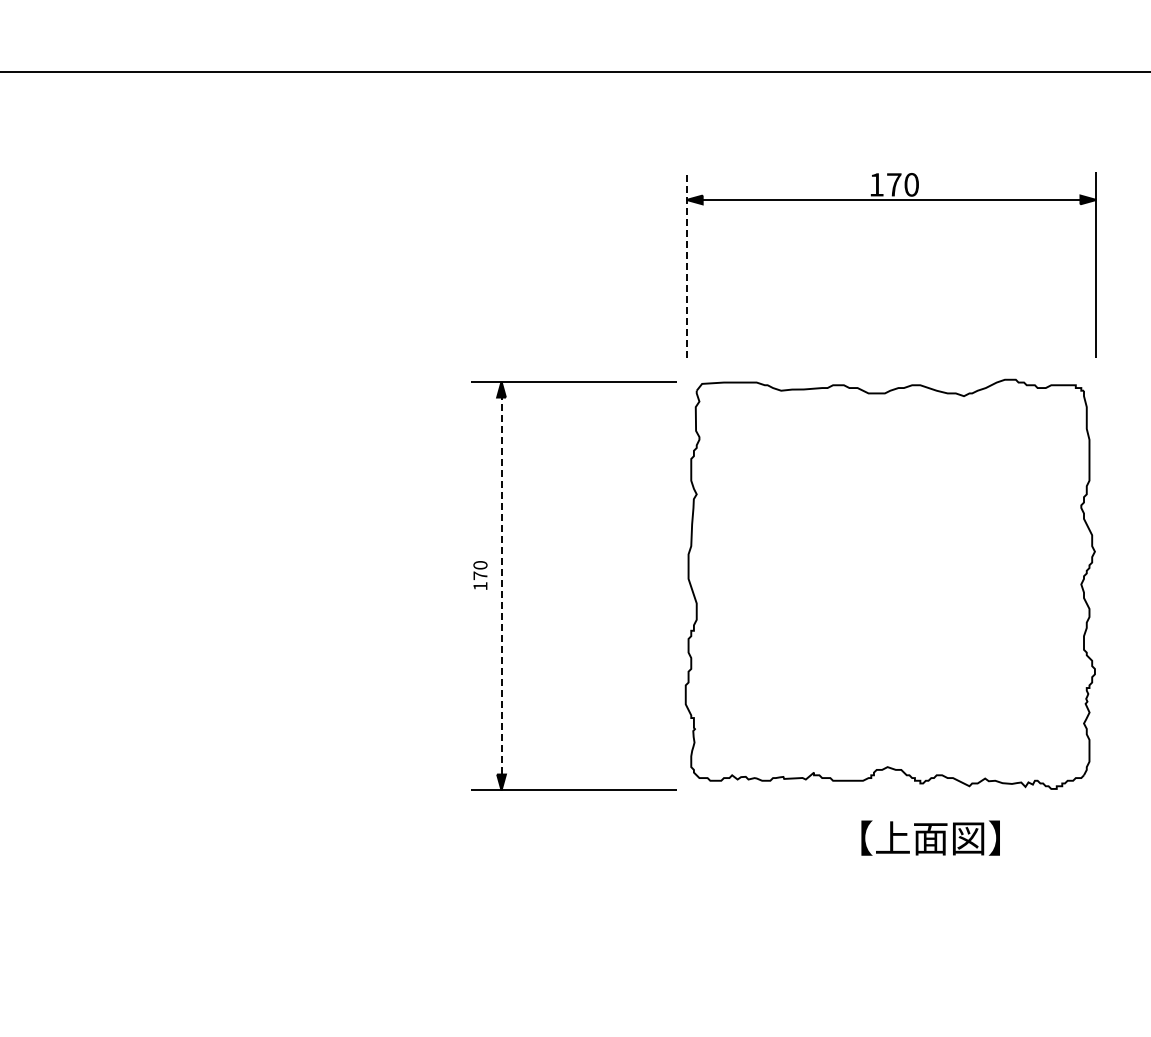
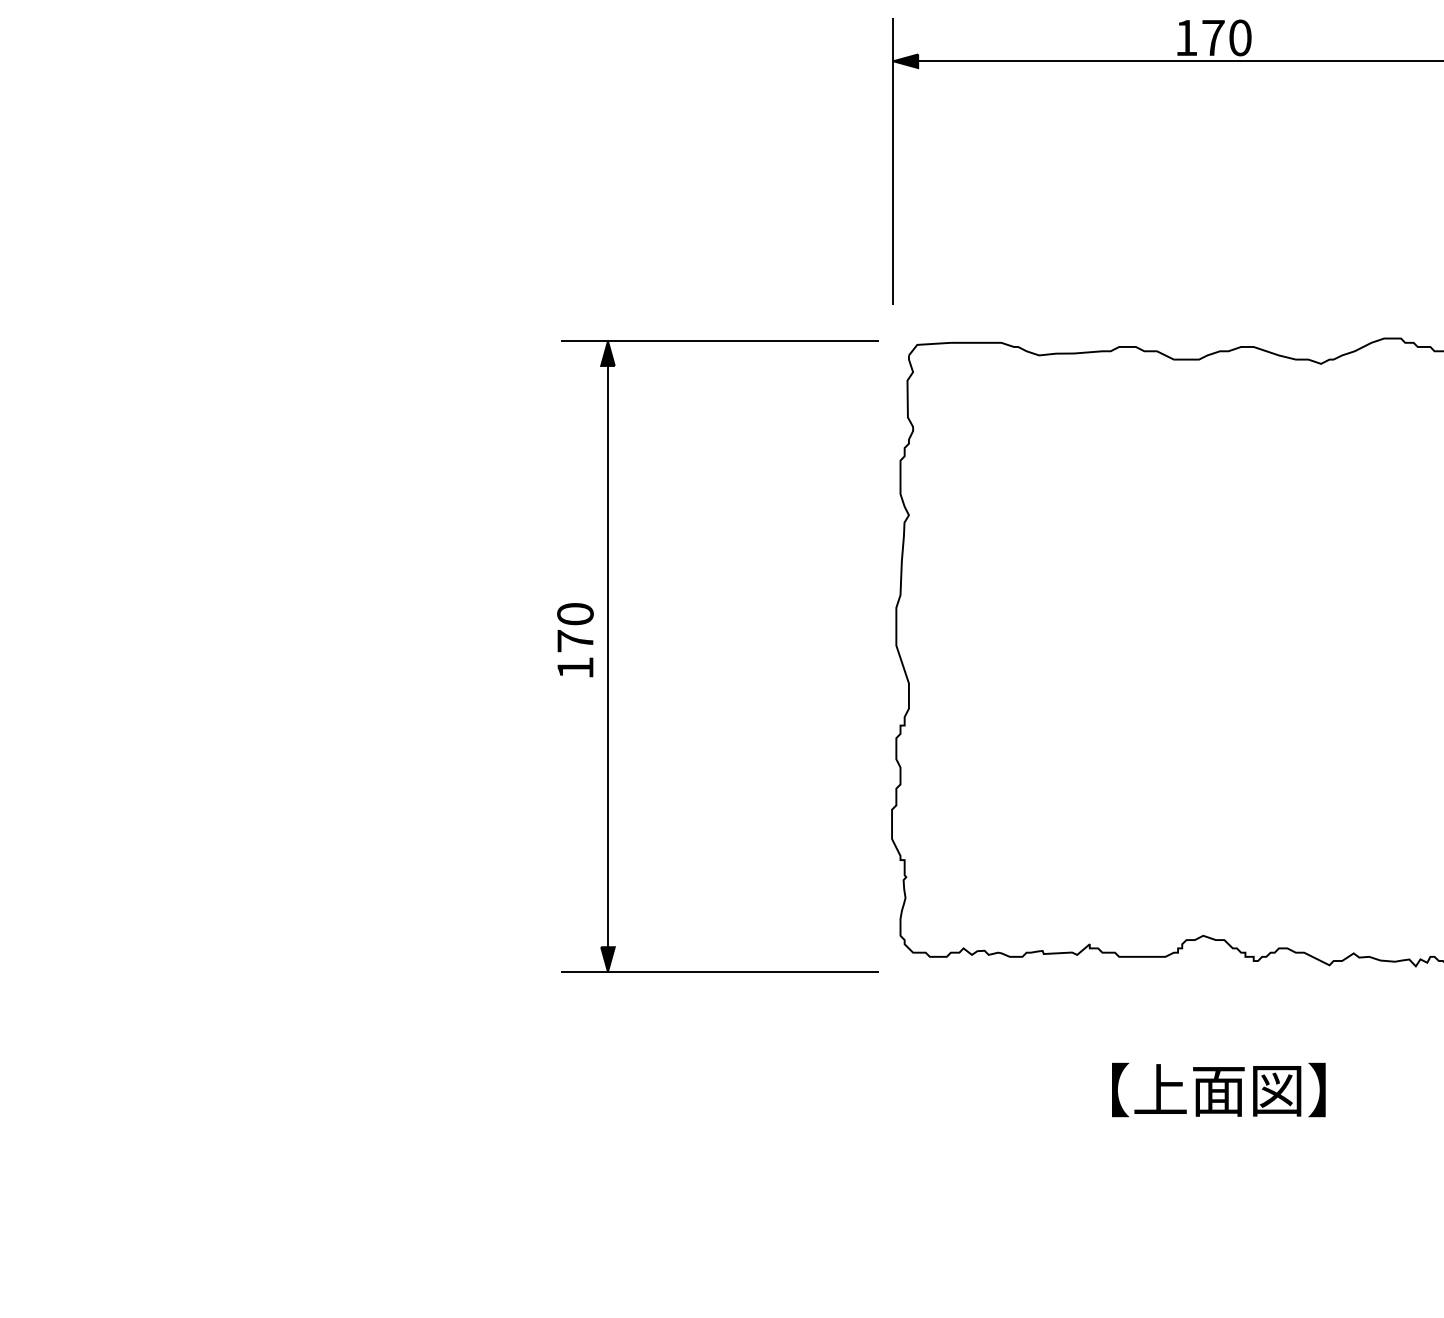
line: (686, 264) -> (893, 160), dashed -> solid
part: (480, 575) -> (575, 640), size x1.67
line: (501, 586) -> (607, 657), dashed -> solid
part: (930, 837) -> (1218, 1089), moved

